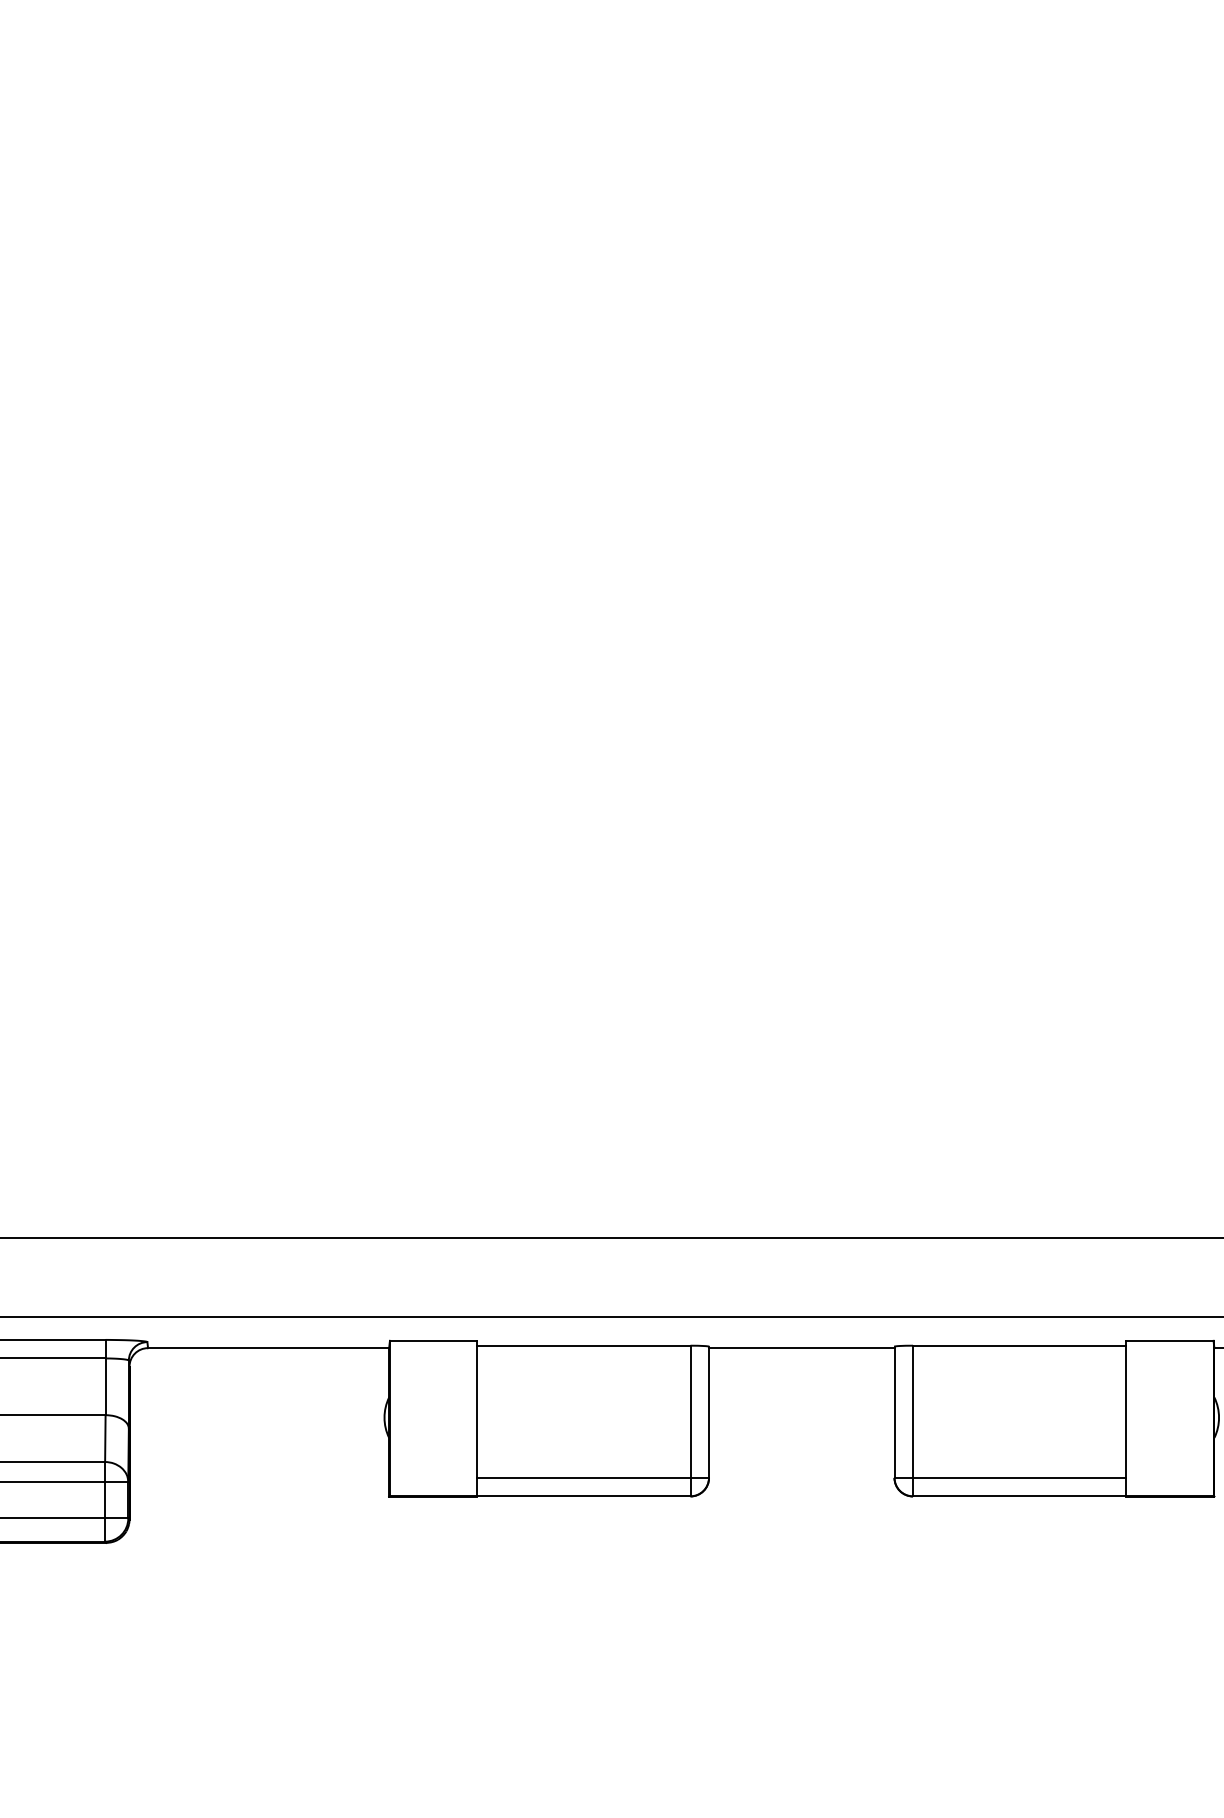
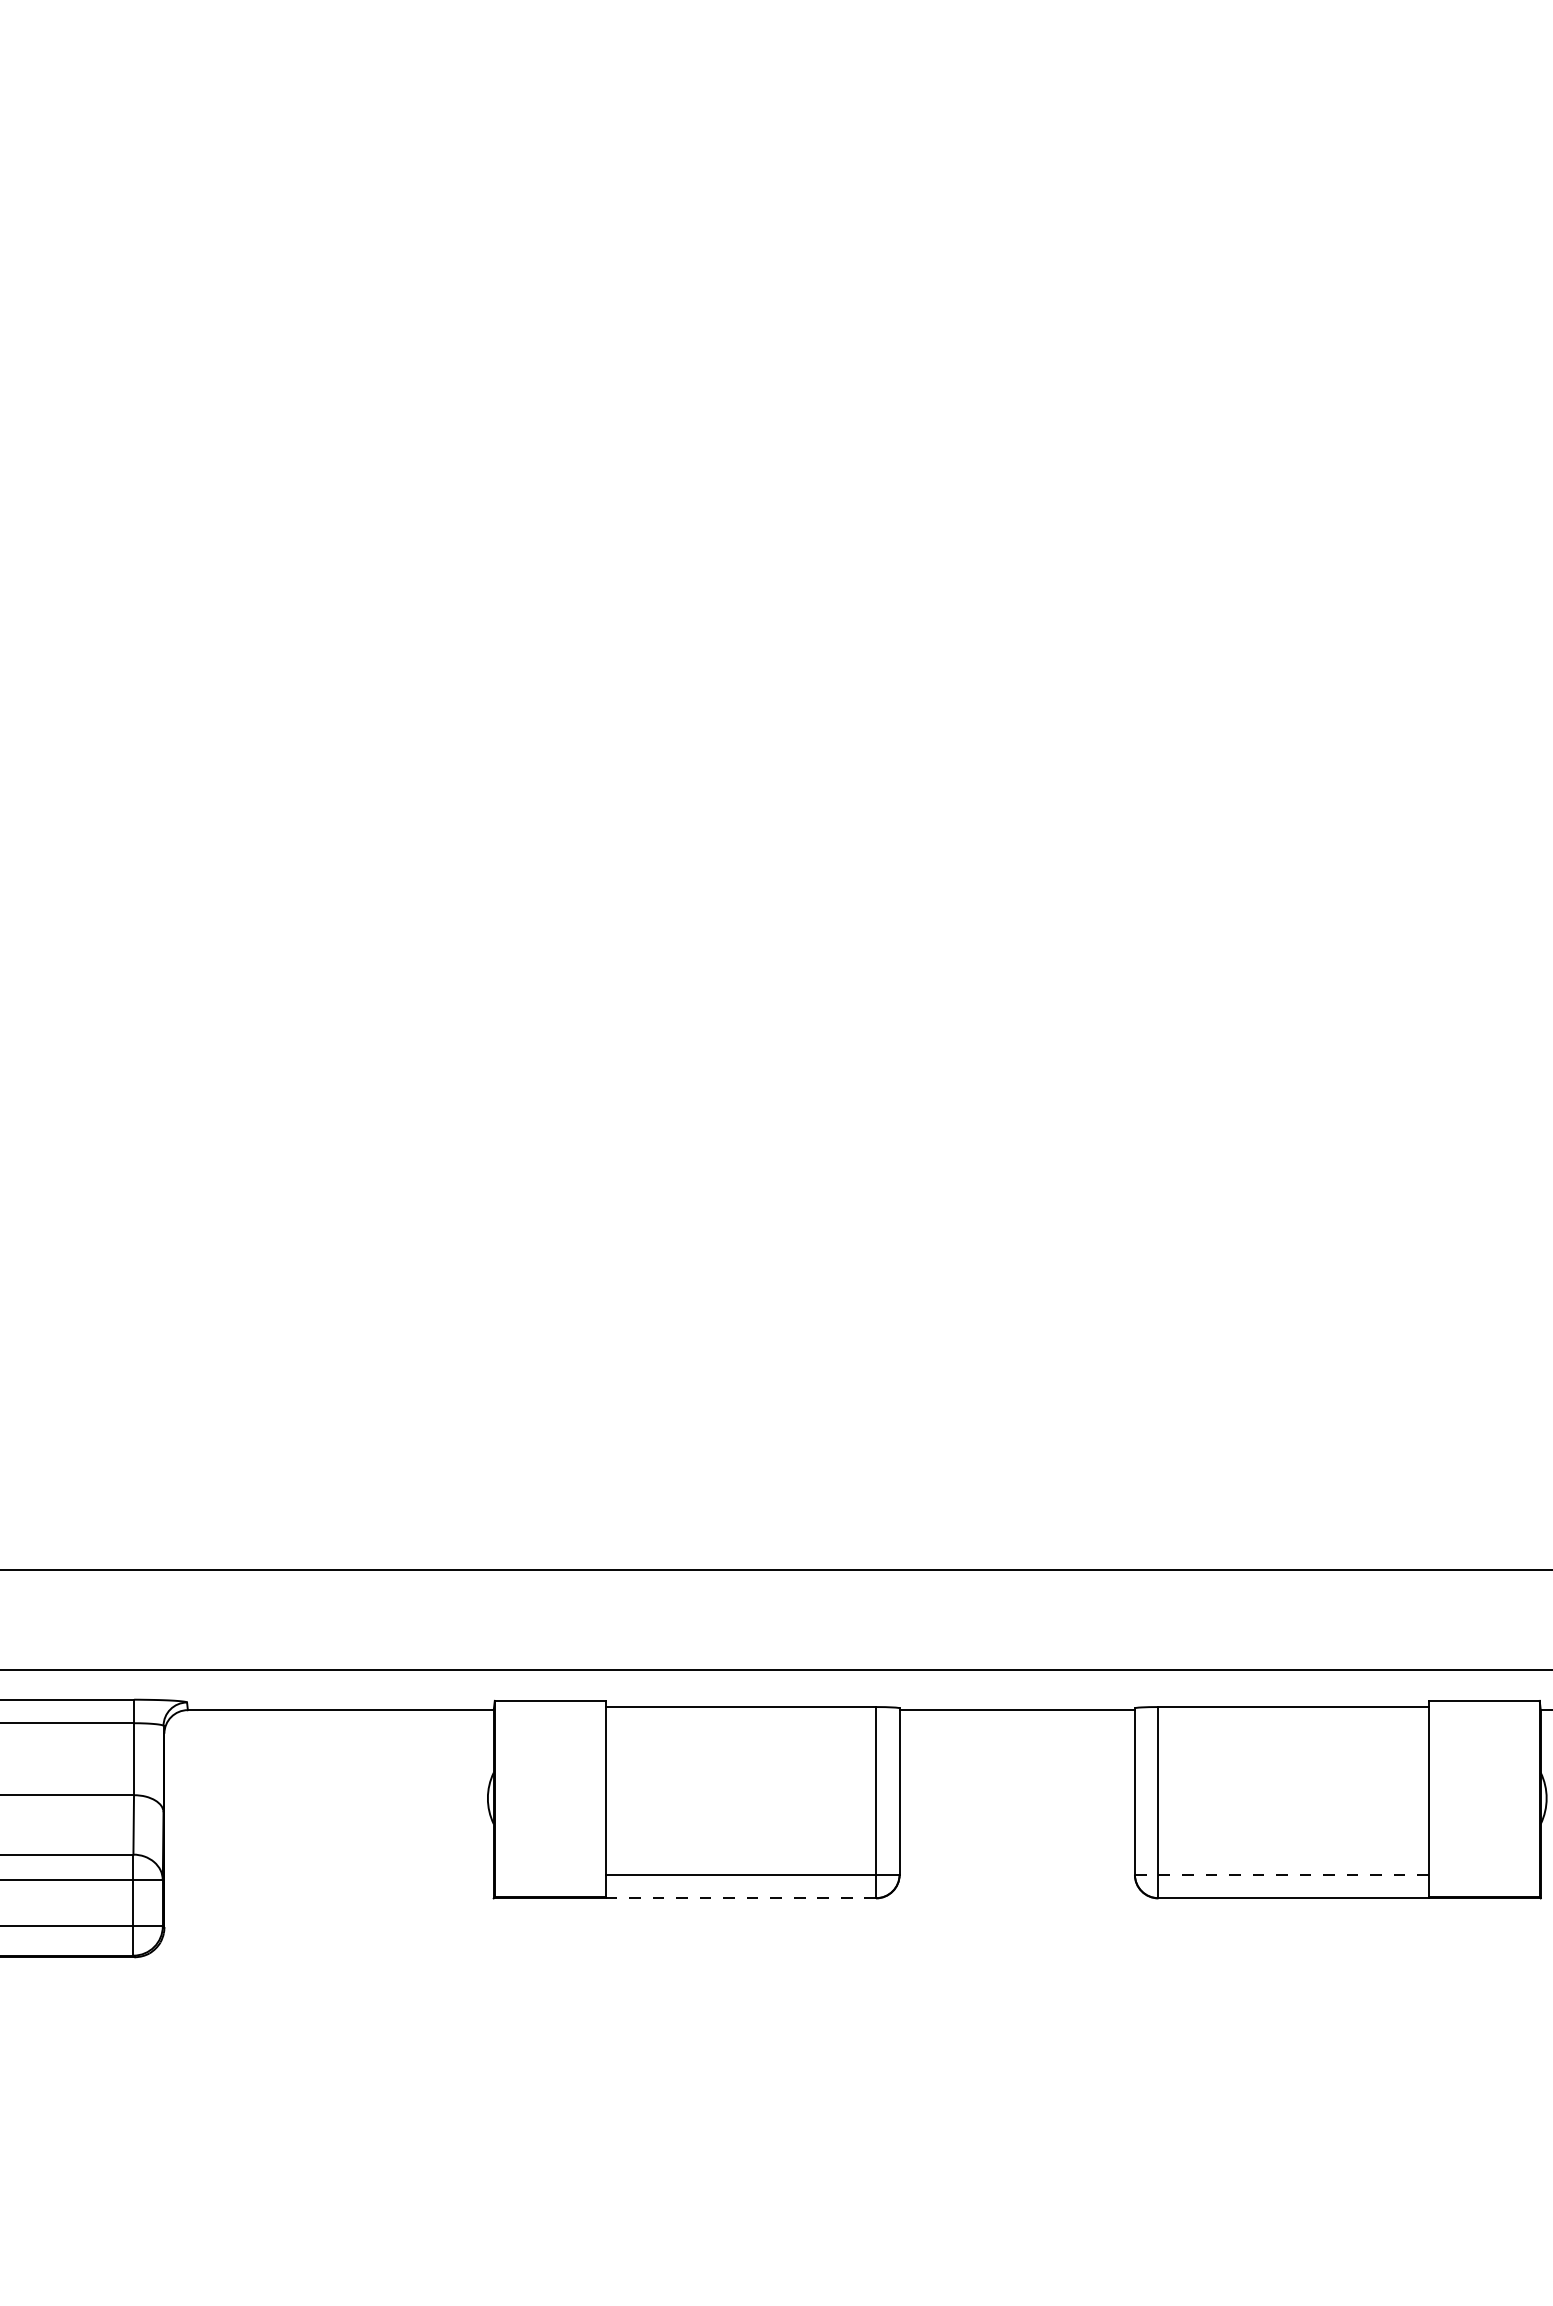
line: (1010, 1477) -> (1282, 1874), solid -> dashed
line: (584, 1496) -> (741, 1898), solid -> dashed

